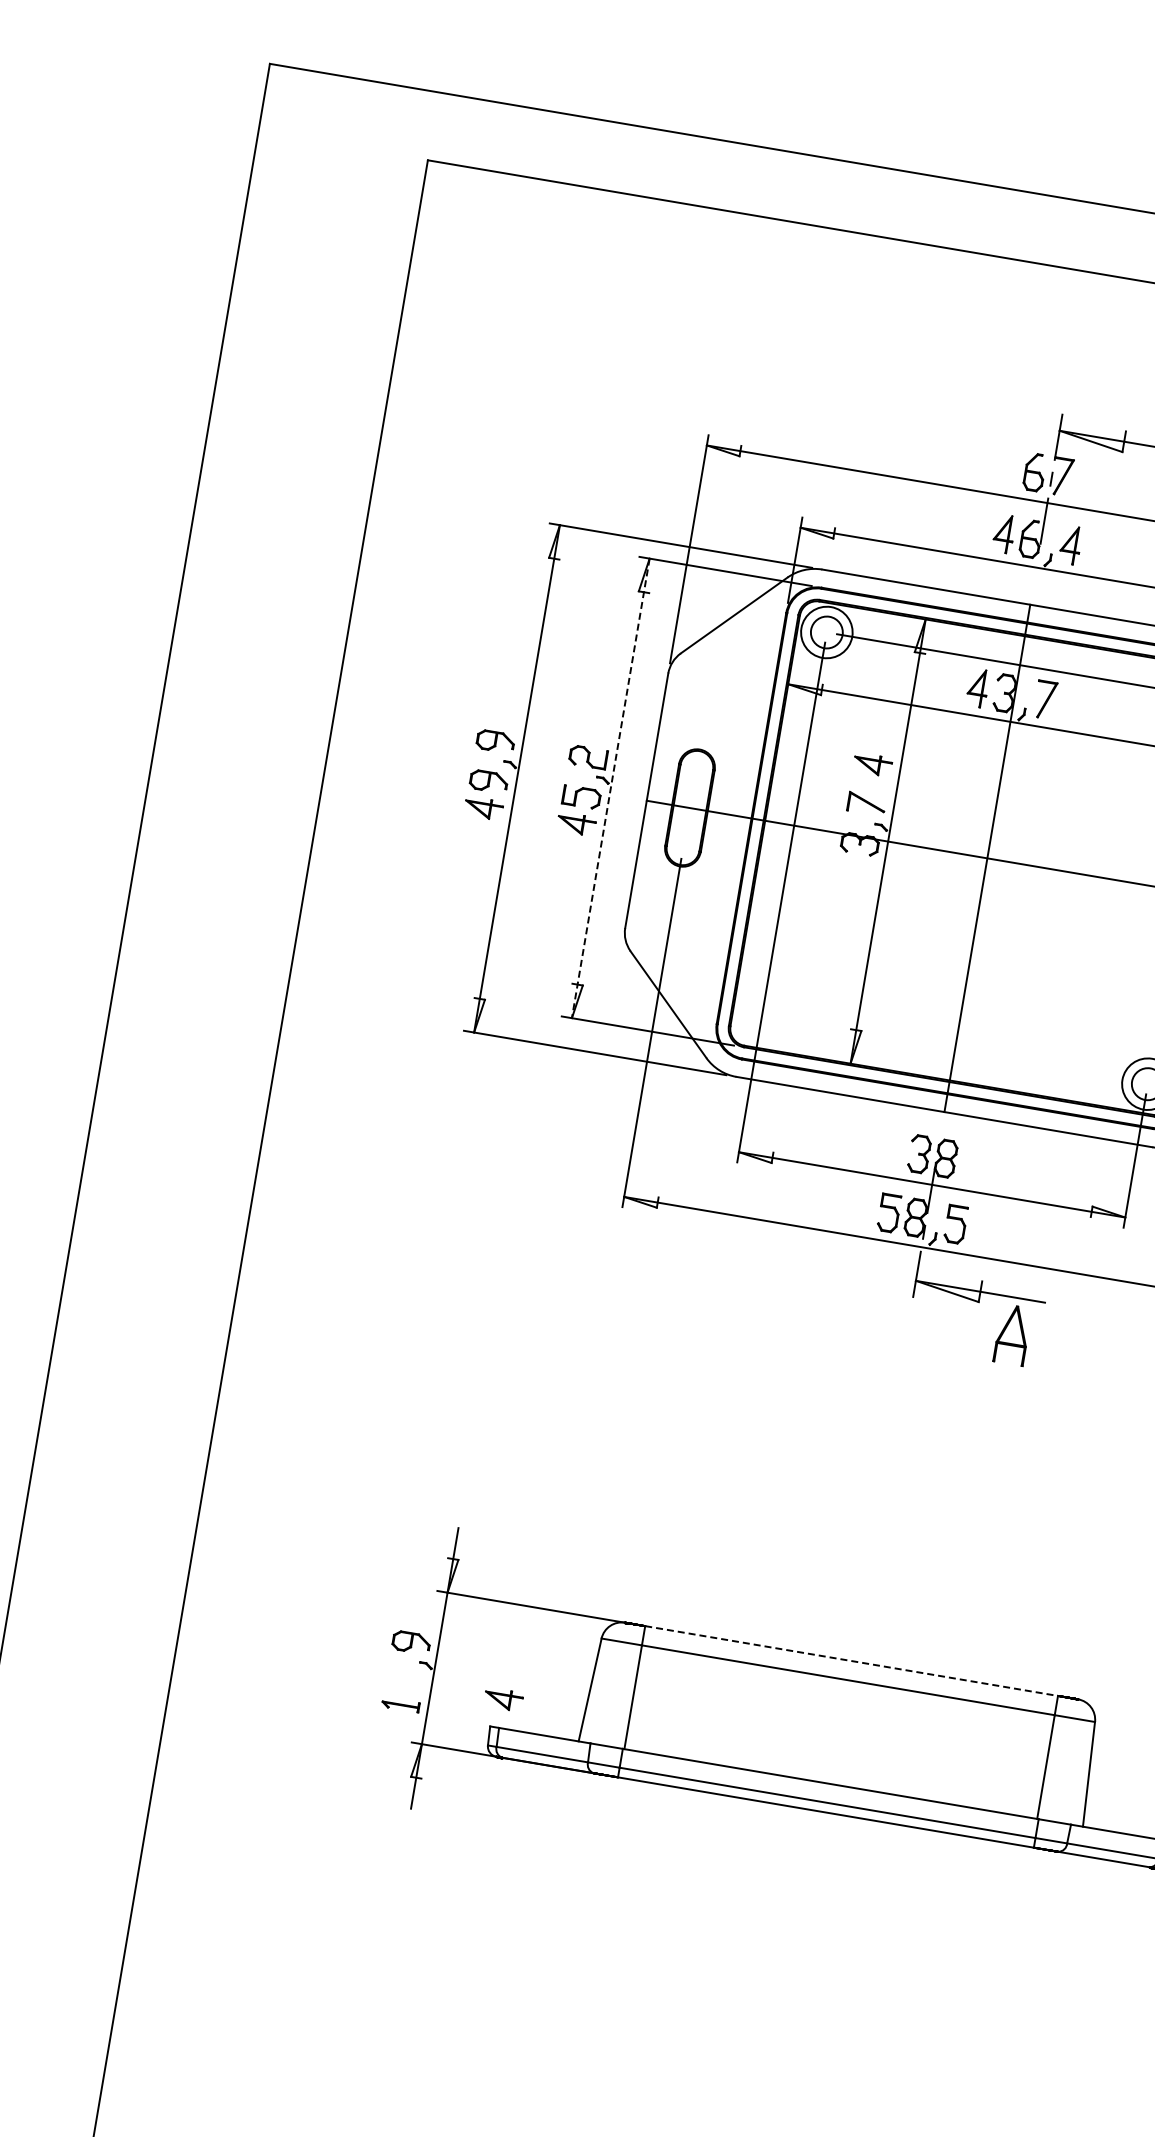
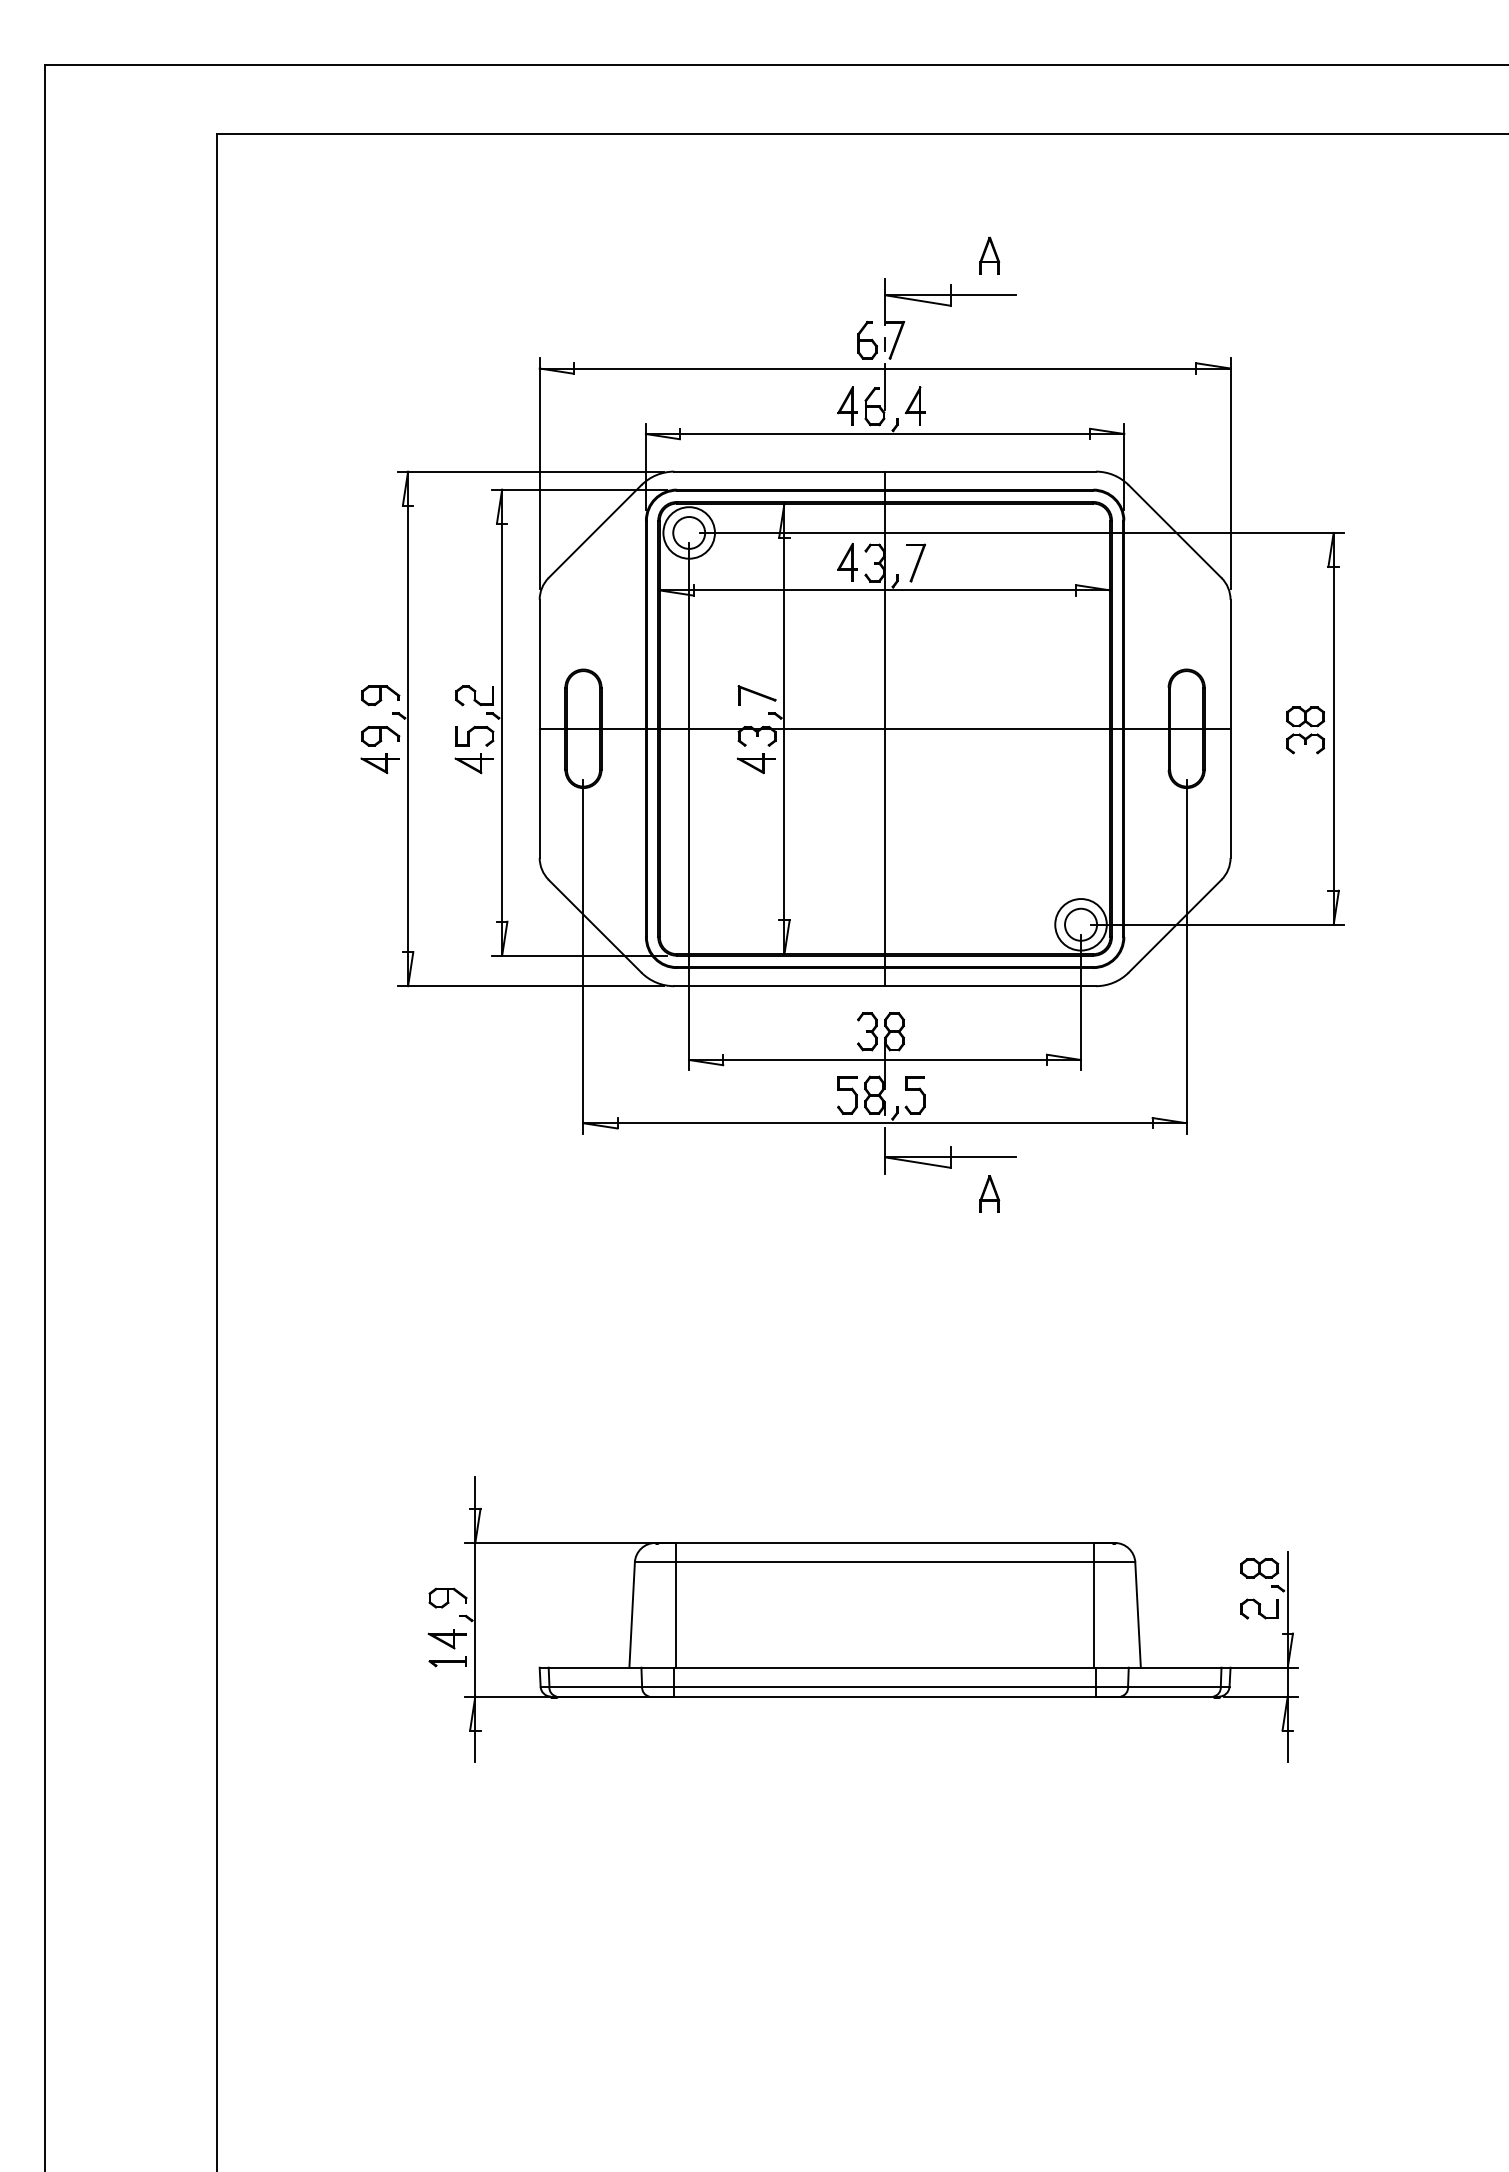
part: (872, 764) -> (756, 763), moved
line: (611, 789) -> (502, 723), dashed -> solid
part: (1012, 1333) -> (989, 1193), size x0.62
line: (852, 1660) -> (885, 1542), dashed -> solid
part: (502, 1699) -> (446, 1639), moved

